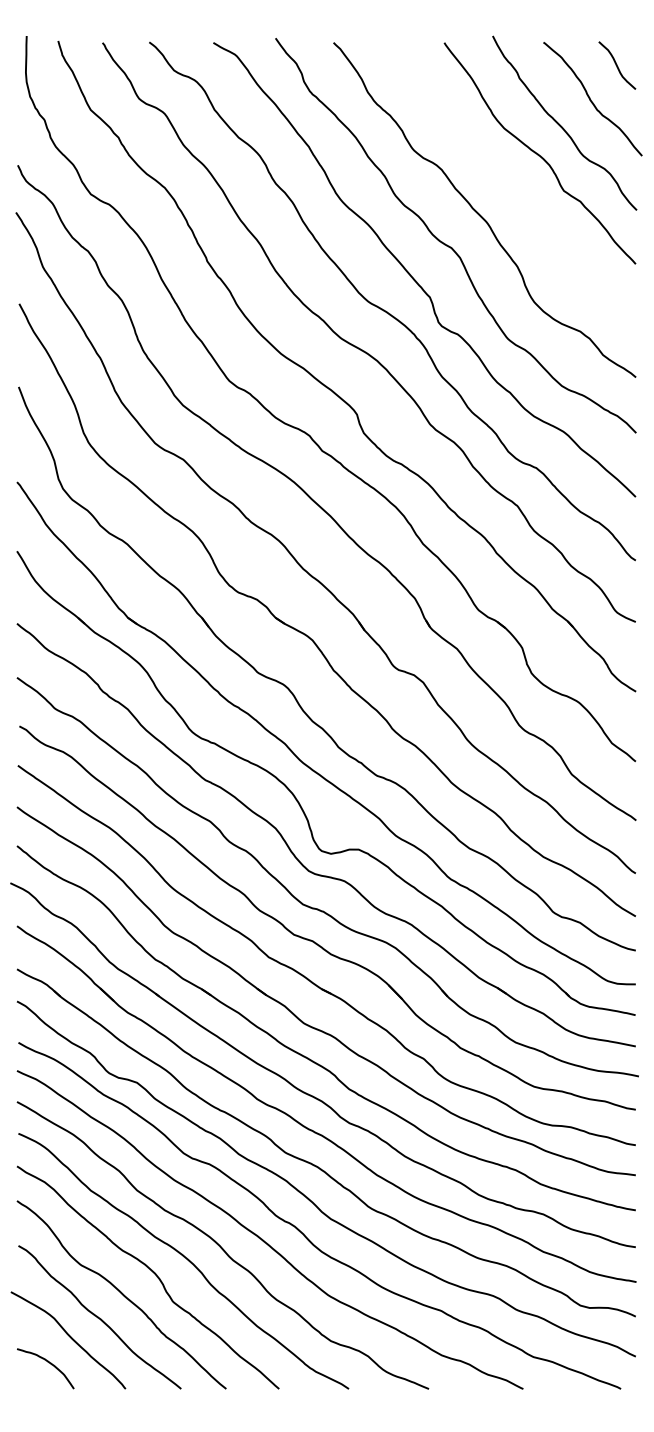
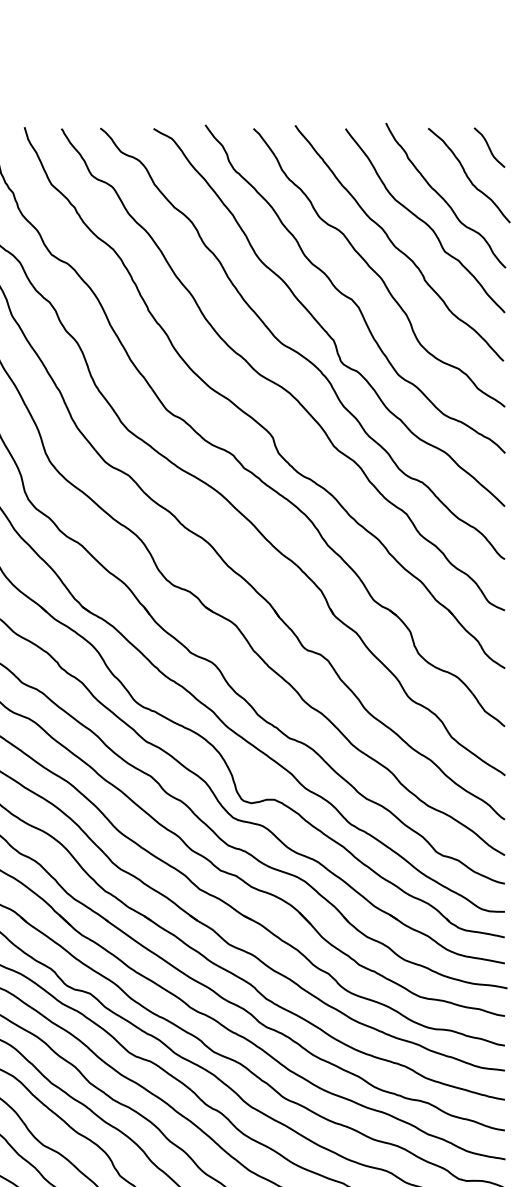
curve: (504, 183) -> (395, 245), added

